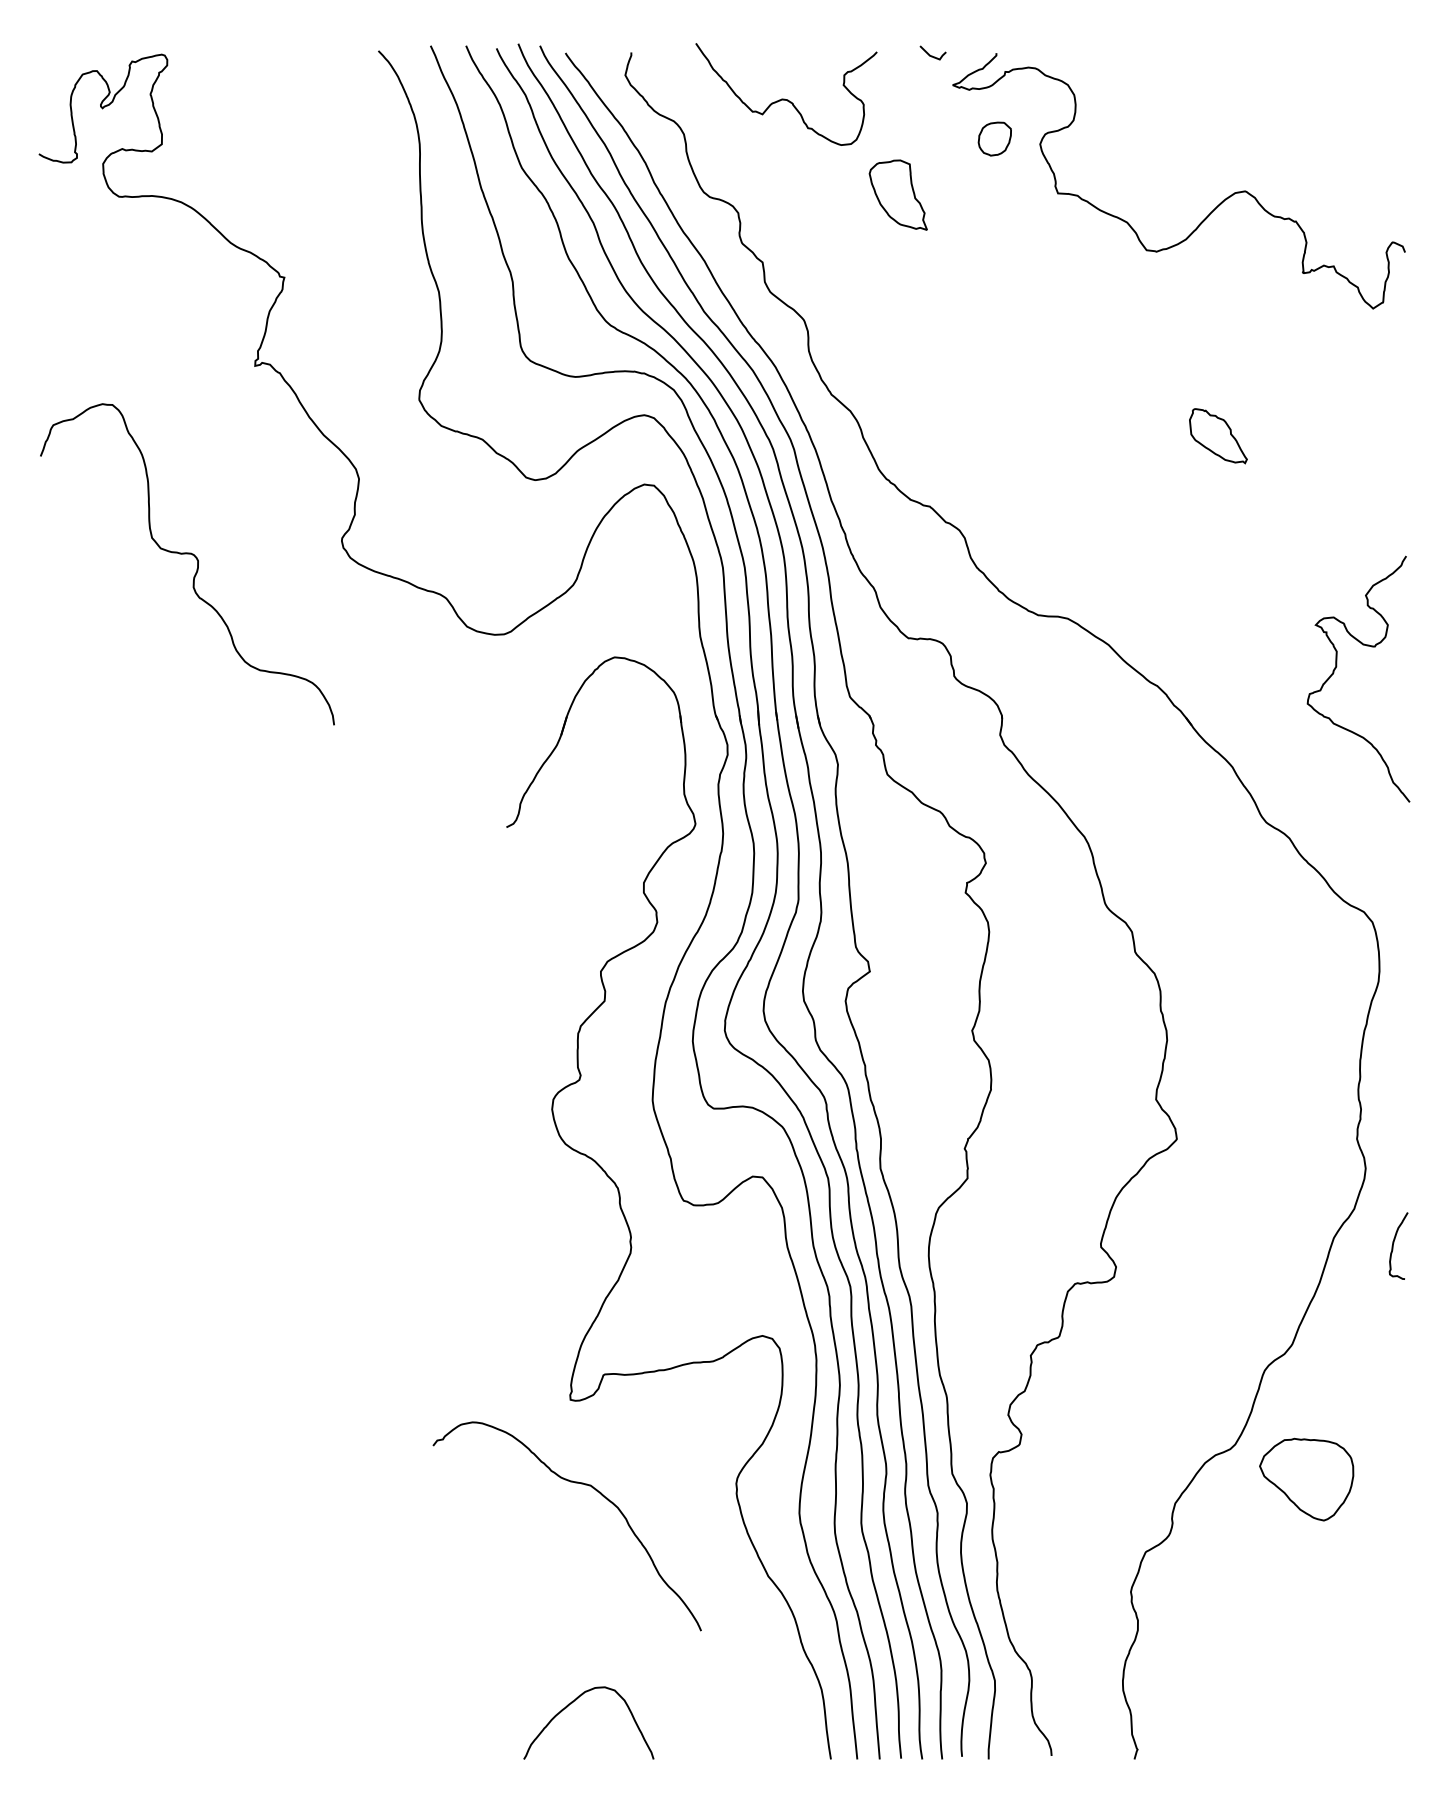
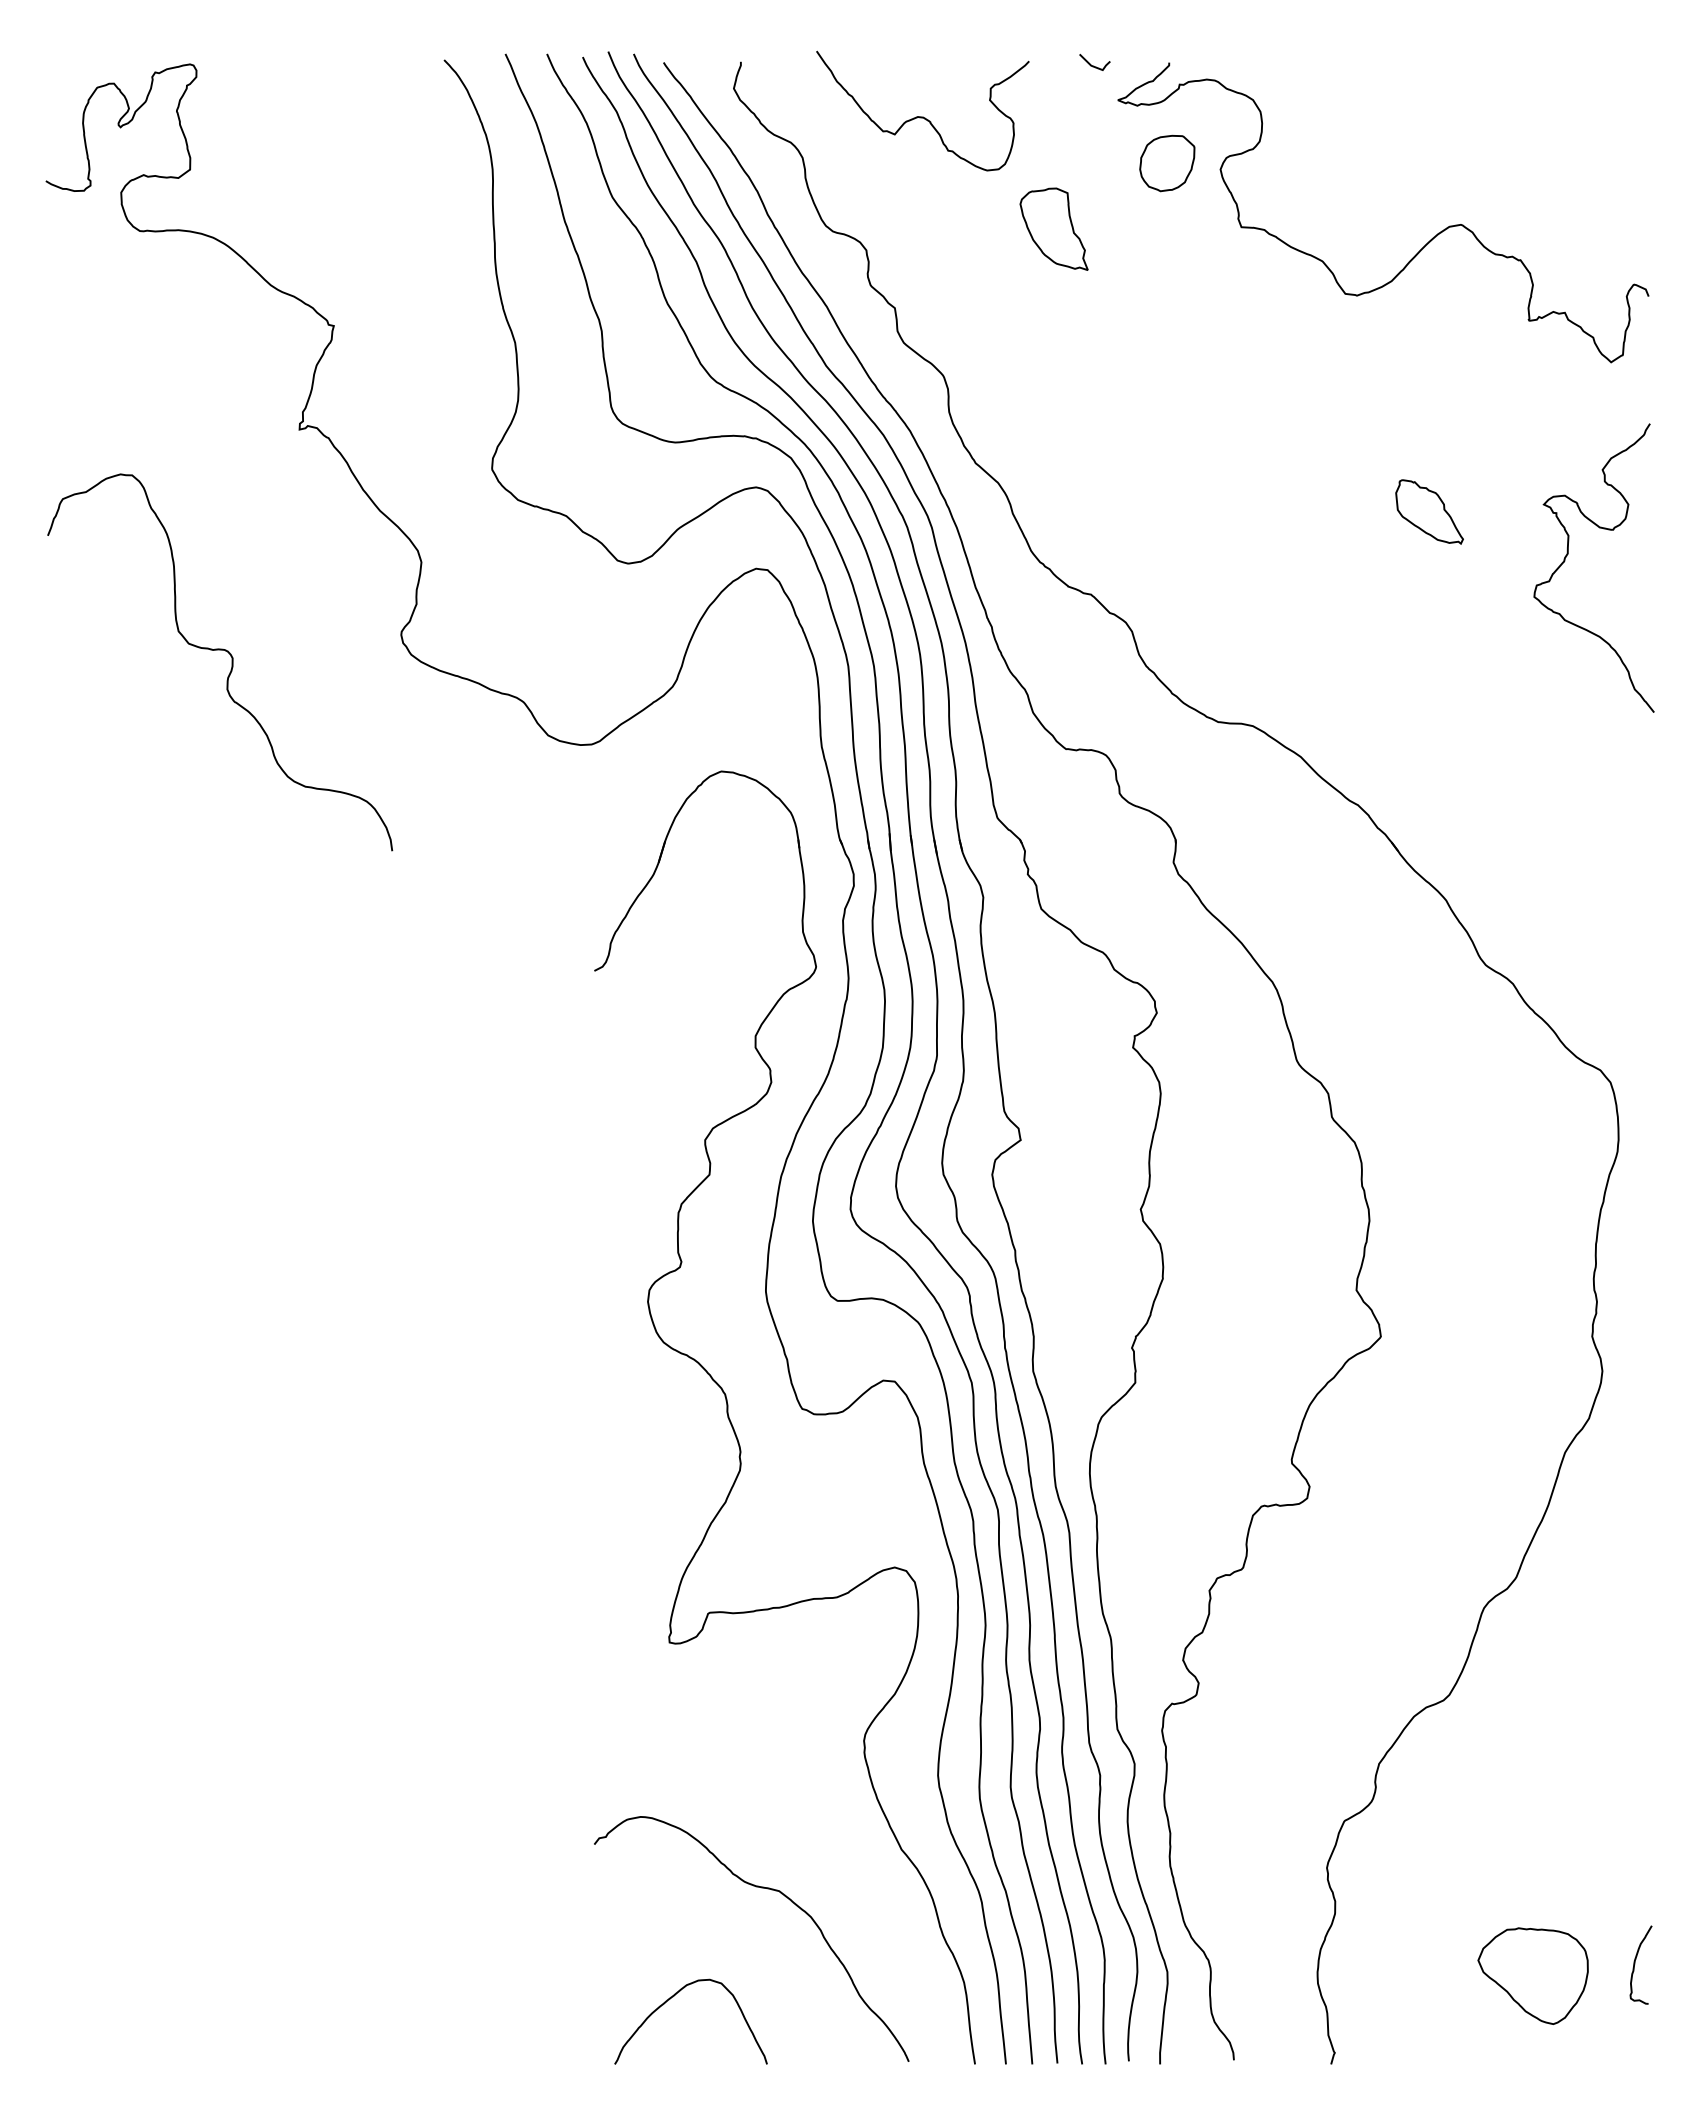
part: (994, 139) -> (1167, 163), size x1.43
curve: (1336, 667) -> (1568, 554), moved
curve: (1393, 1245) -> (1635, 1964), moved
part: (1306, 1479) -> (1532, 1975), moved
curve: (575, 1483) -> (761, 1888), moved

